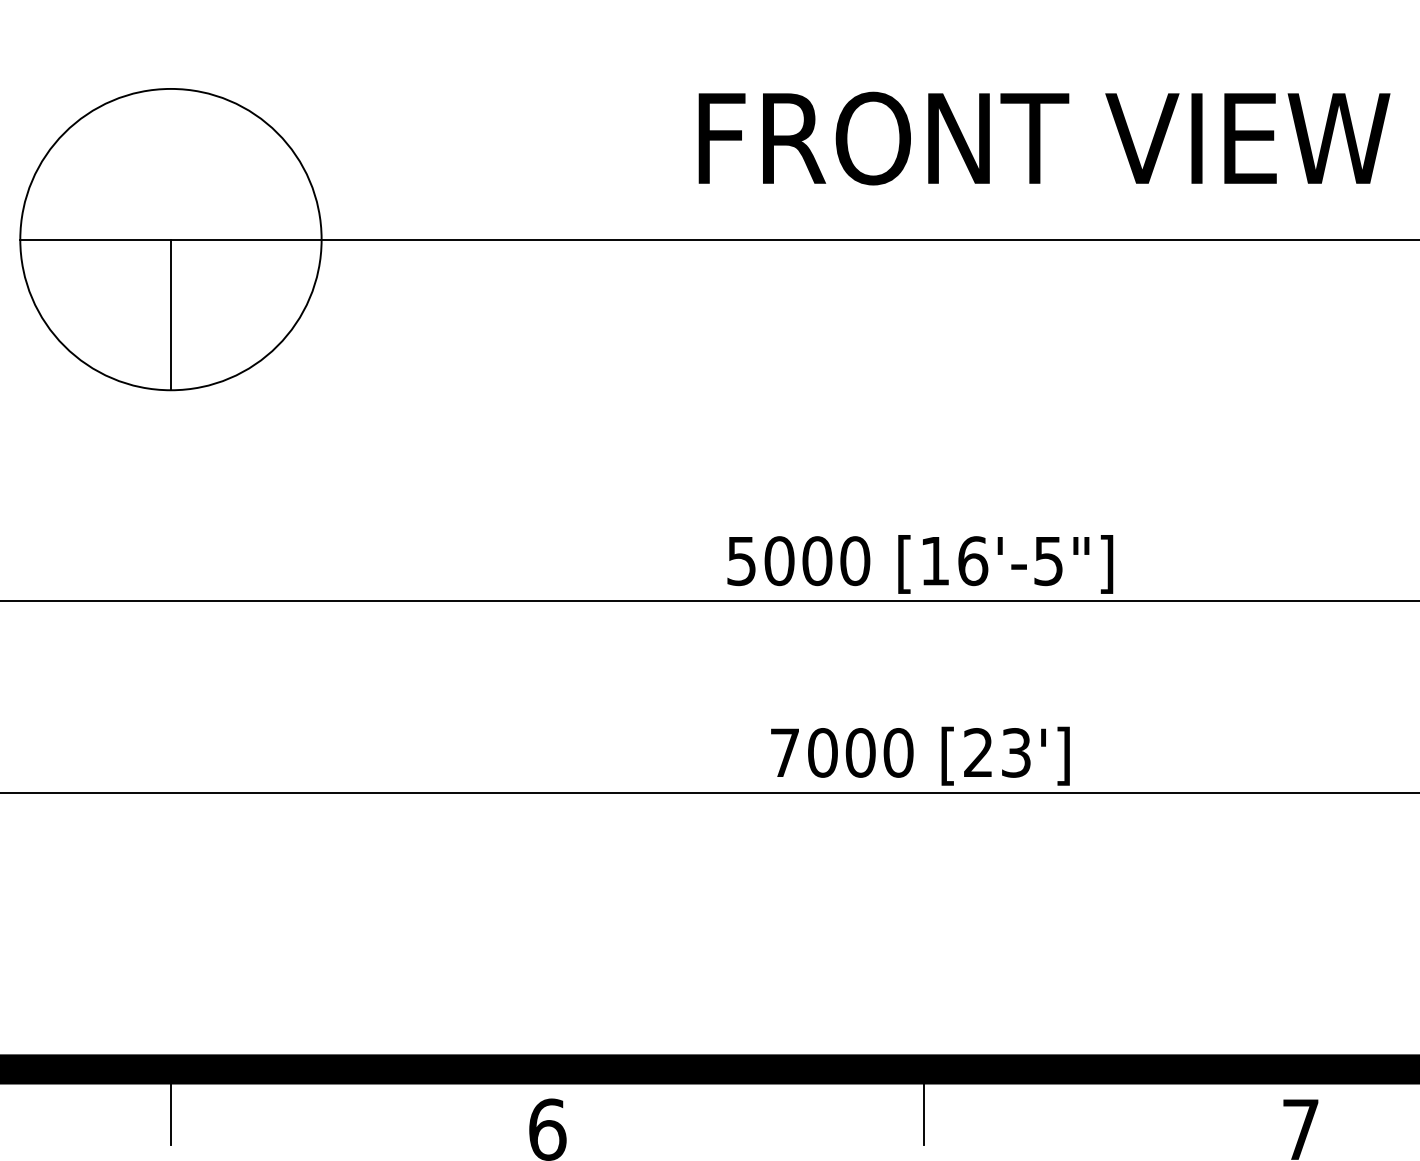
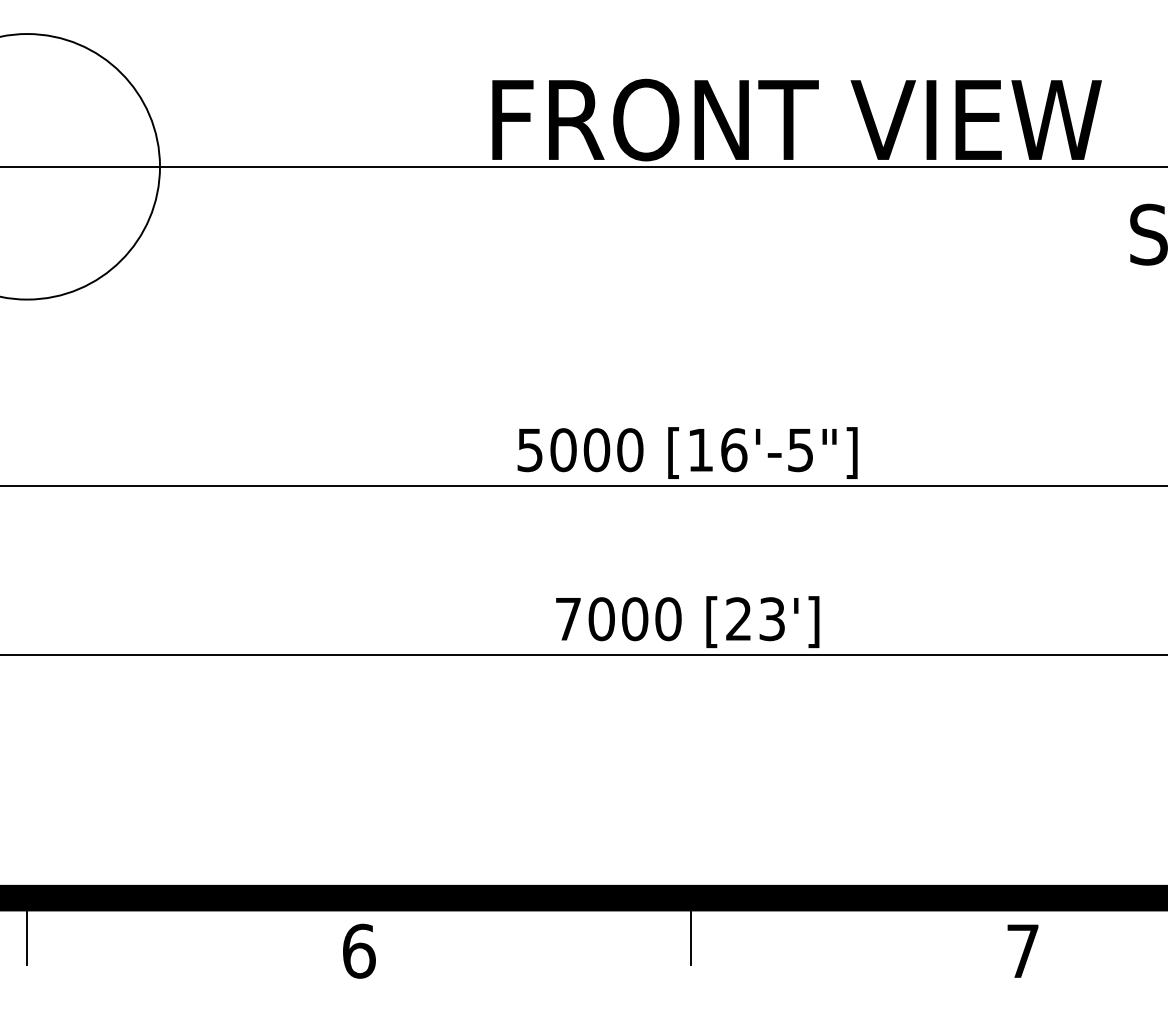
text: (1044, 138) -> (797, 120), moved
line: (170, 314) -> (26, 232), removed

